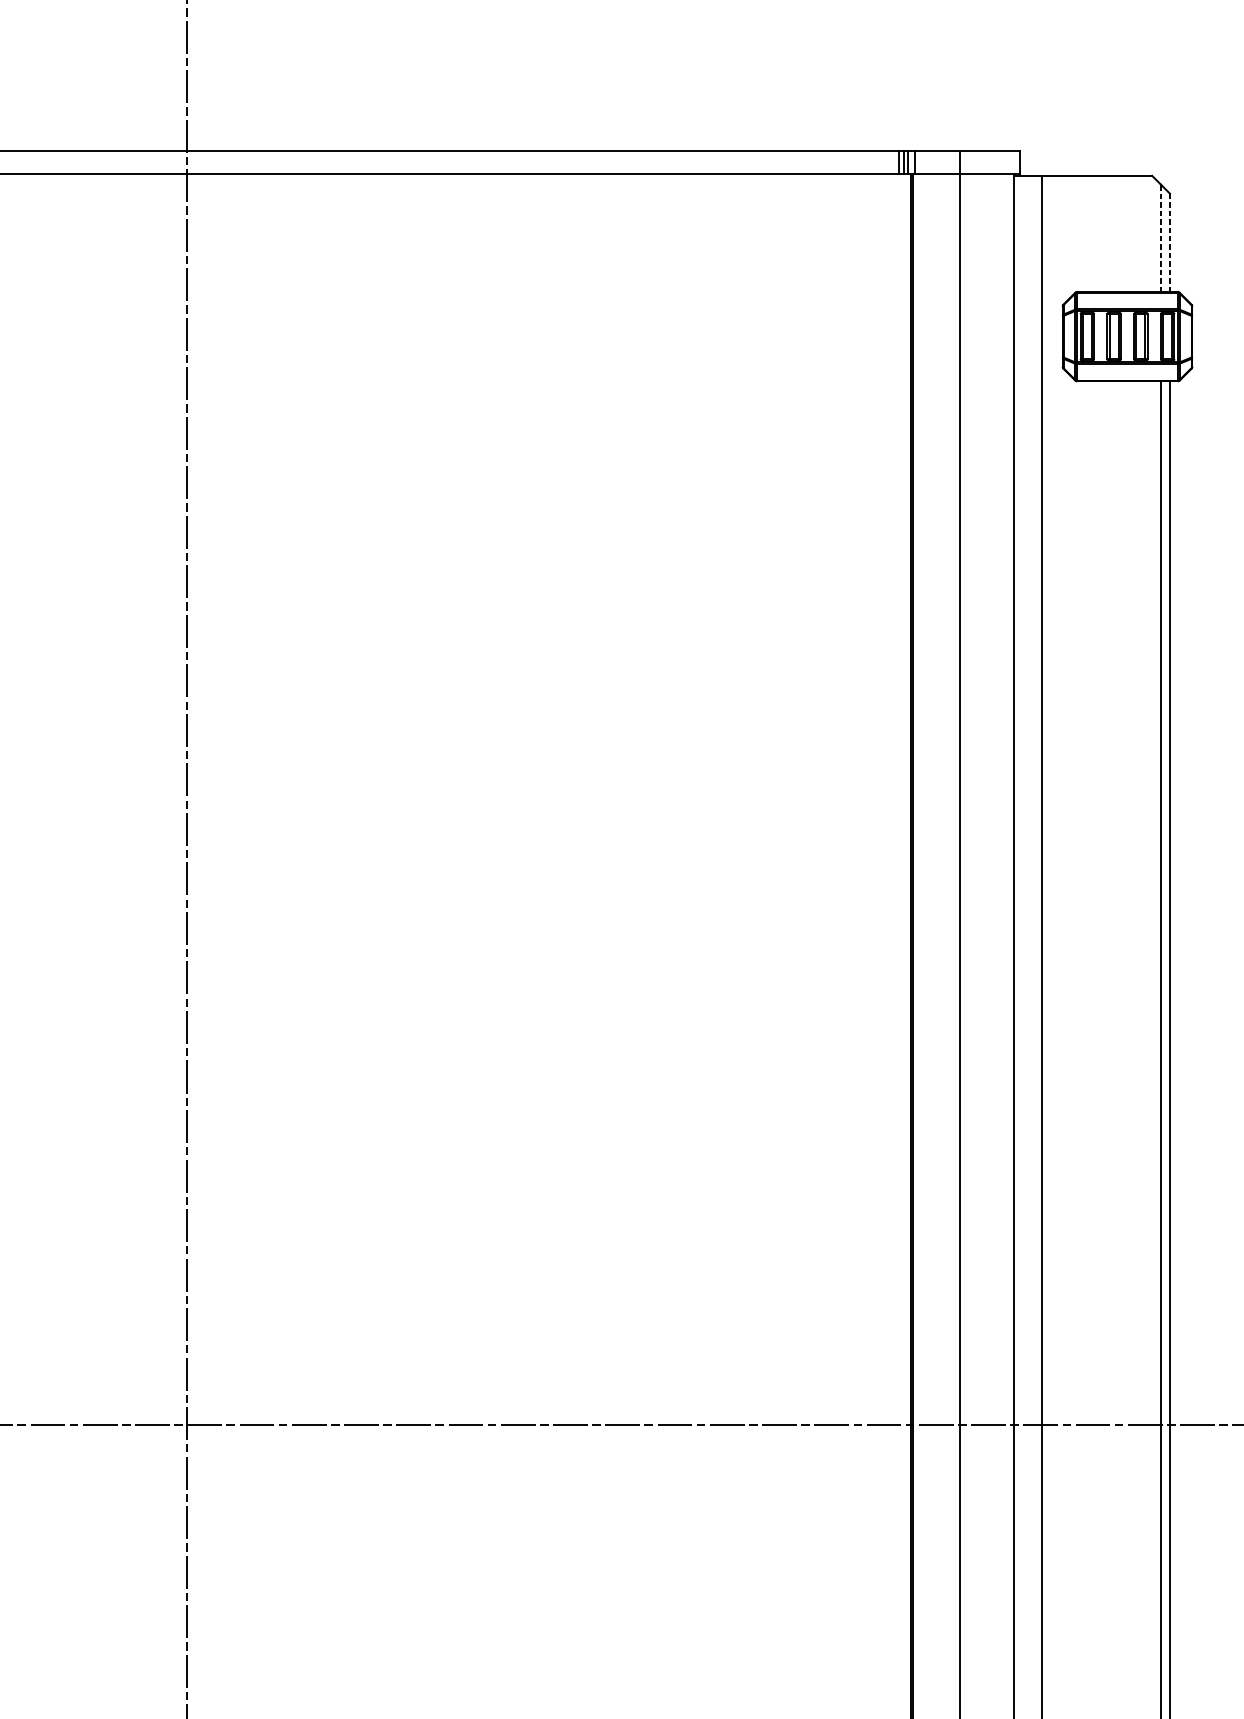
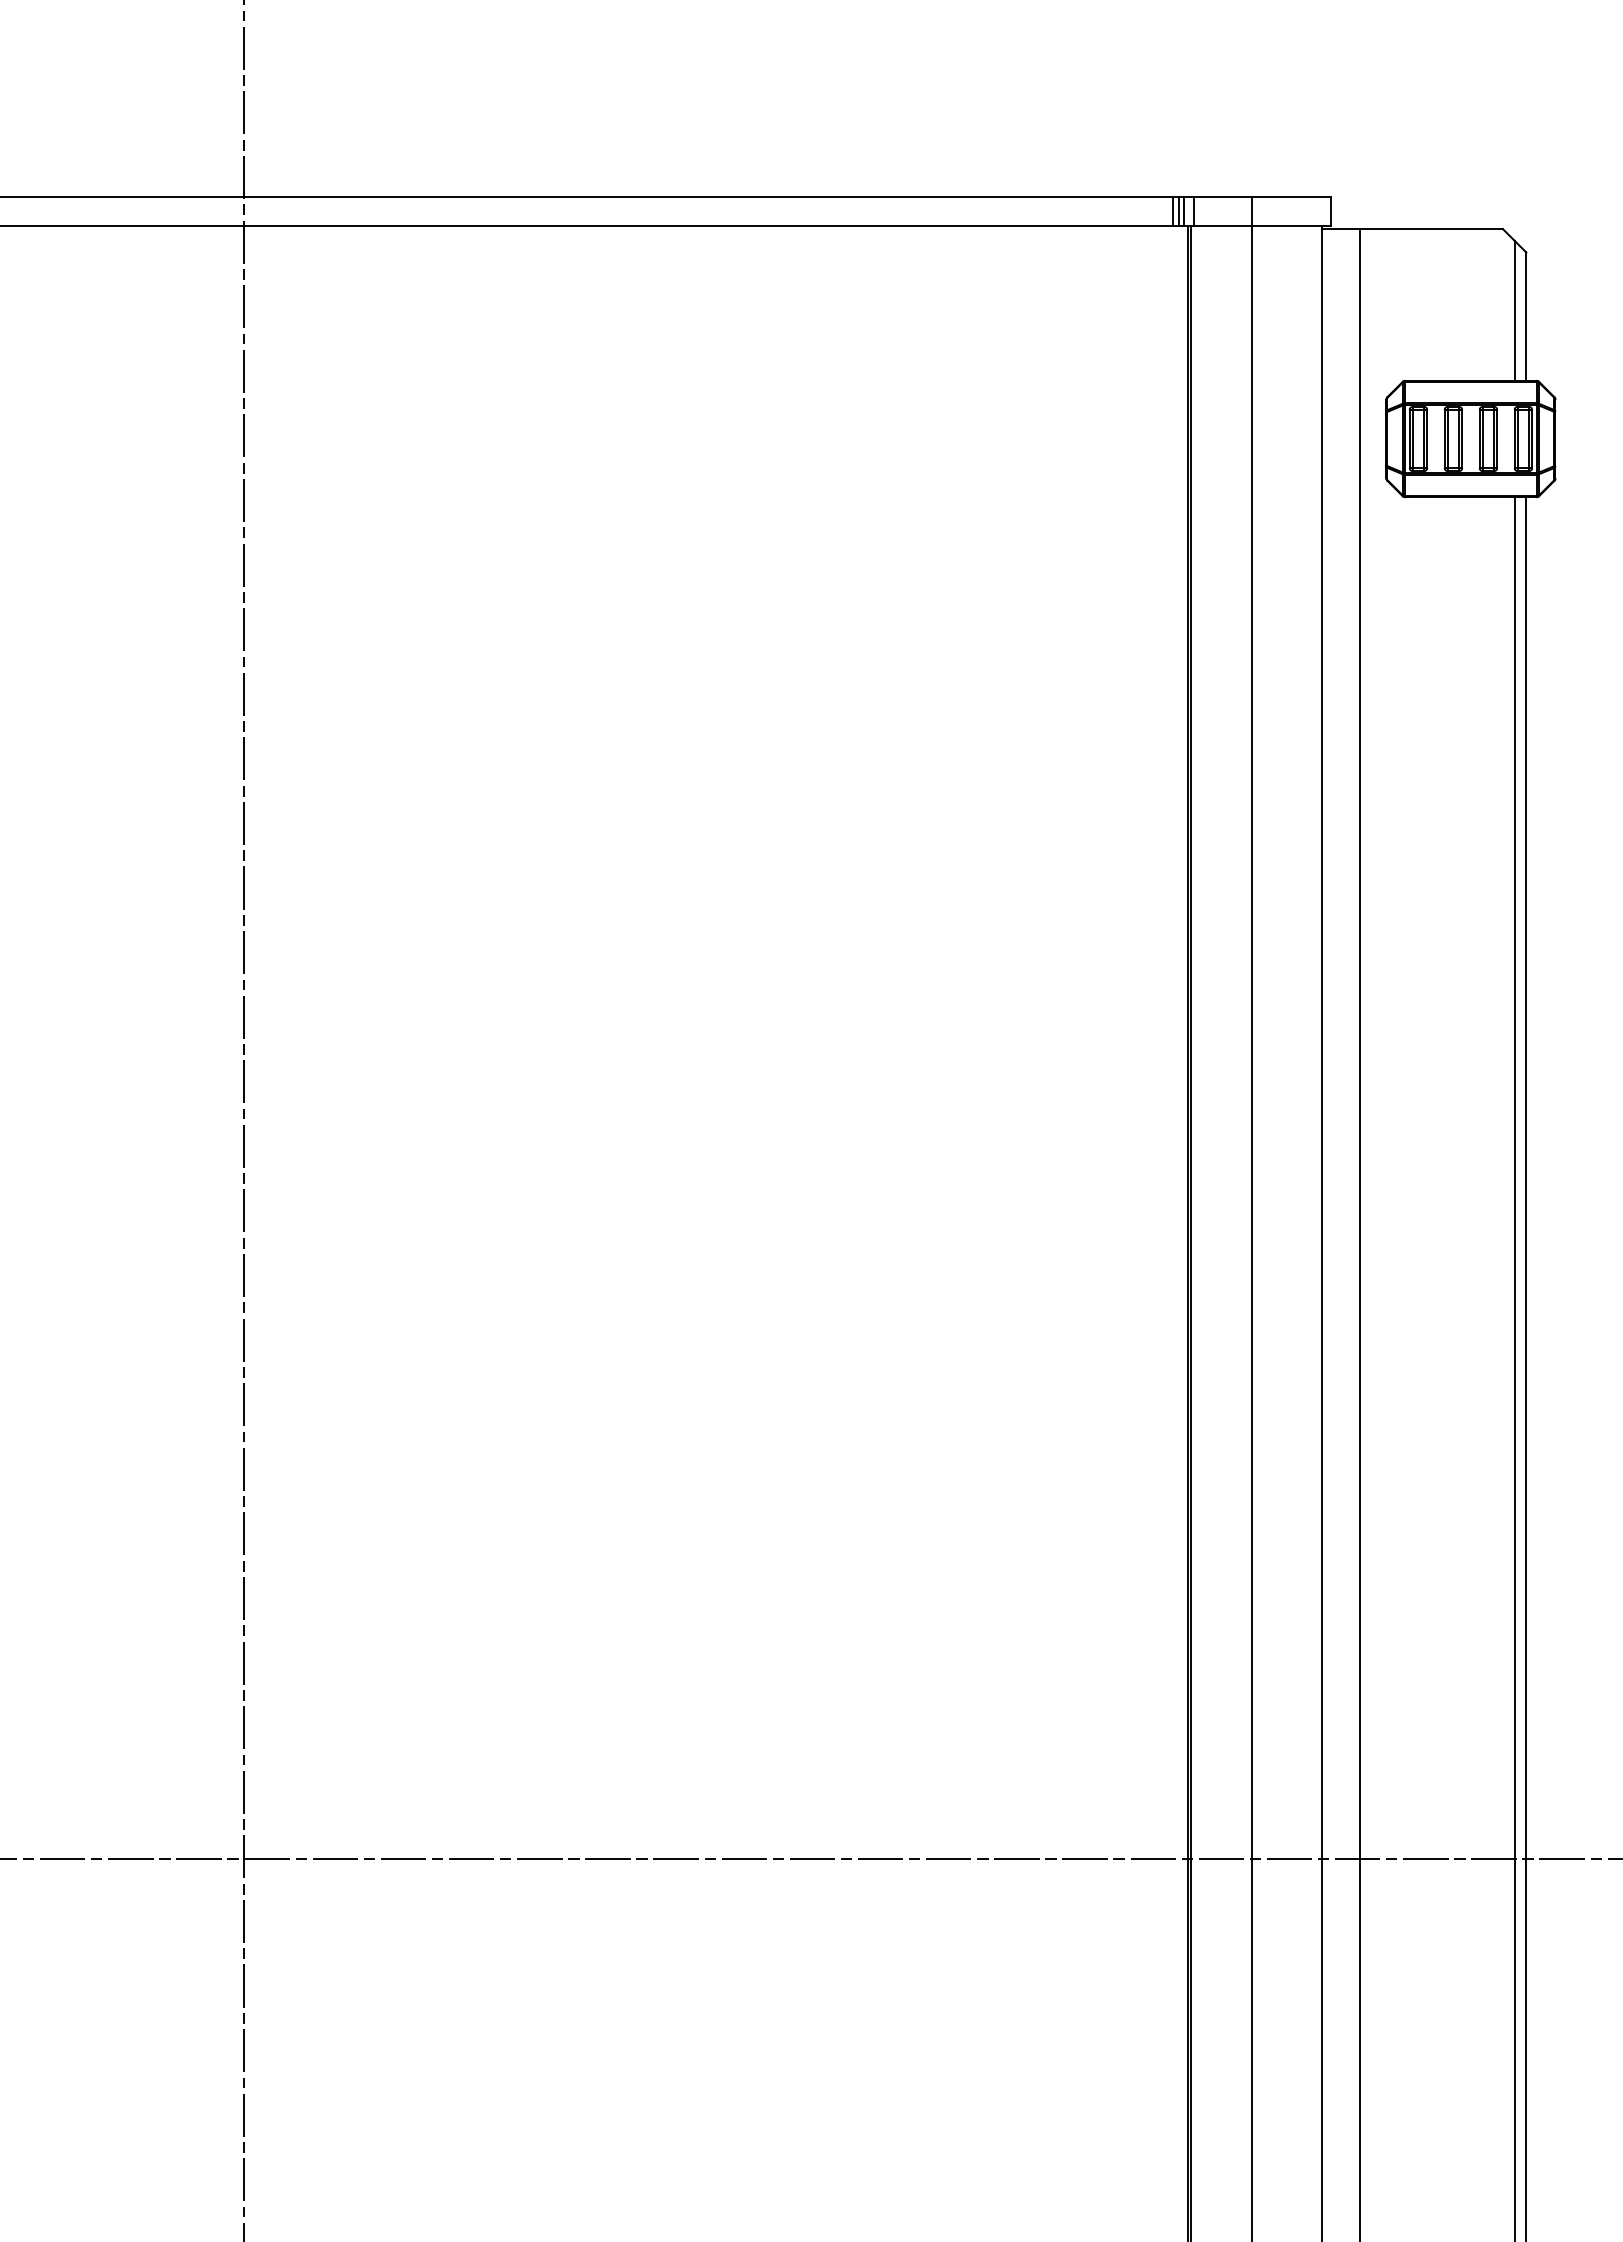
line: (1160, 238) -> (1514, 310), dashed -> solid
line: (1170, 242) -> (1526, 316), dashed -> solid

